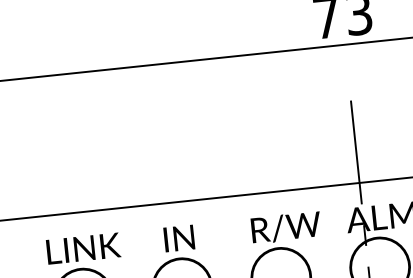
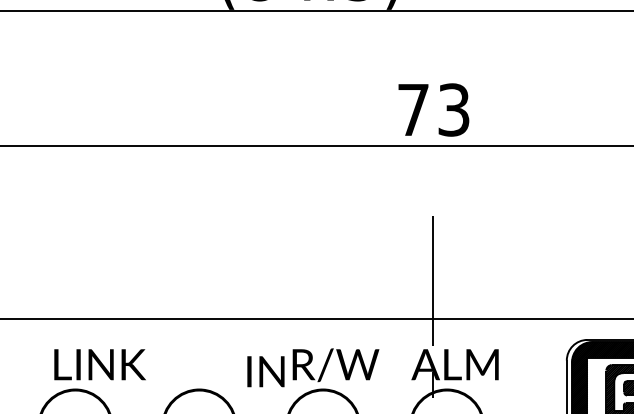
text: (178, 238) -> (265, 371), moved
text: (83, 248) -> (99, 364), moved

